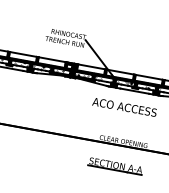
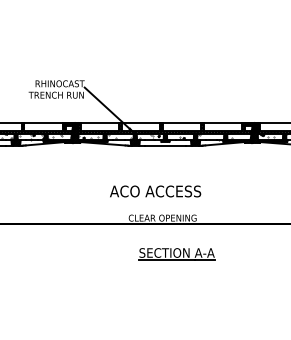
text: (124, 107) -> (155, 191), moved
part: (115, 166) -> (176, 254), moved

